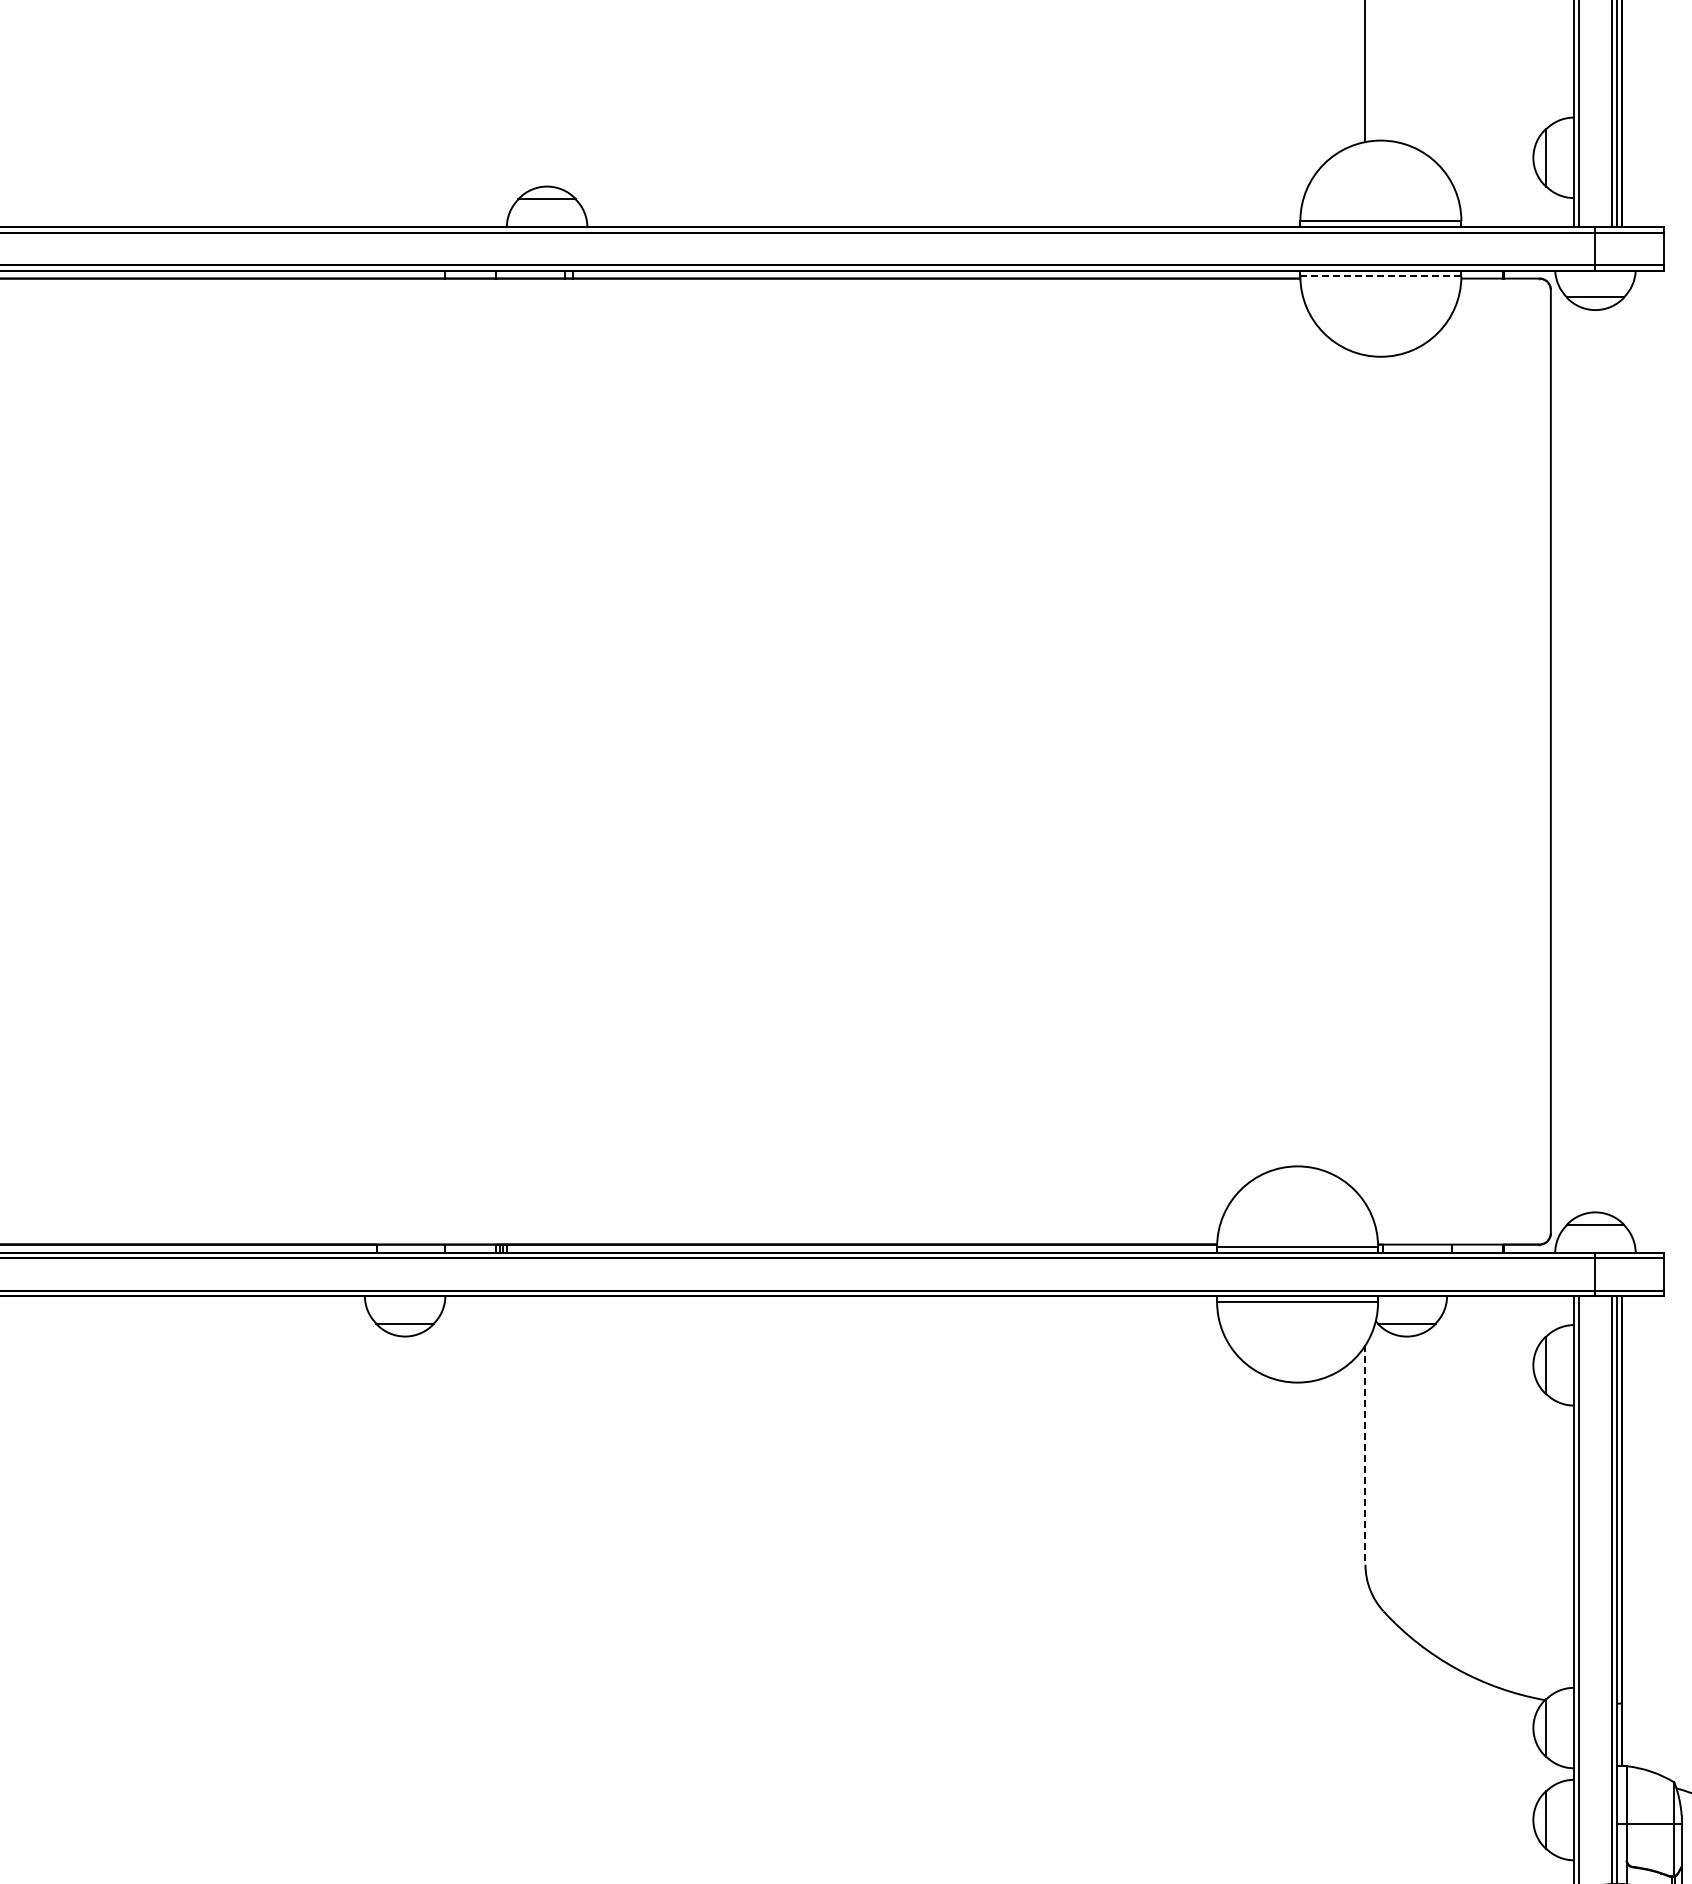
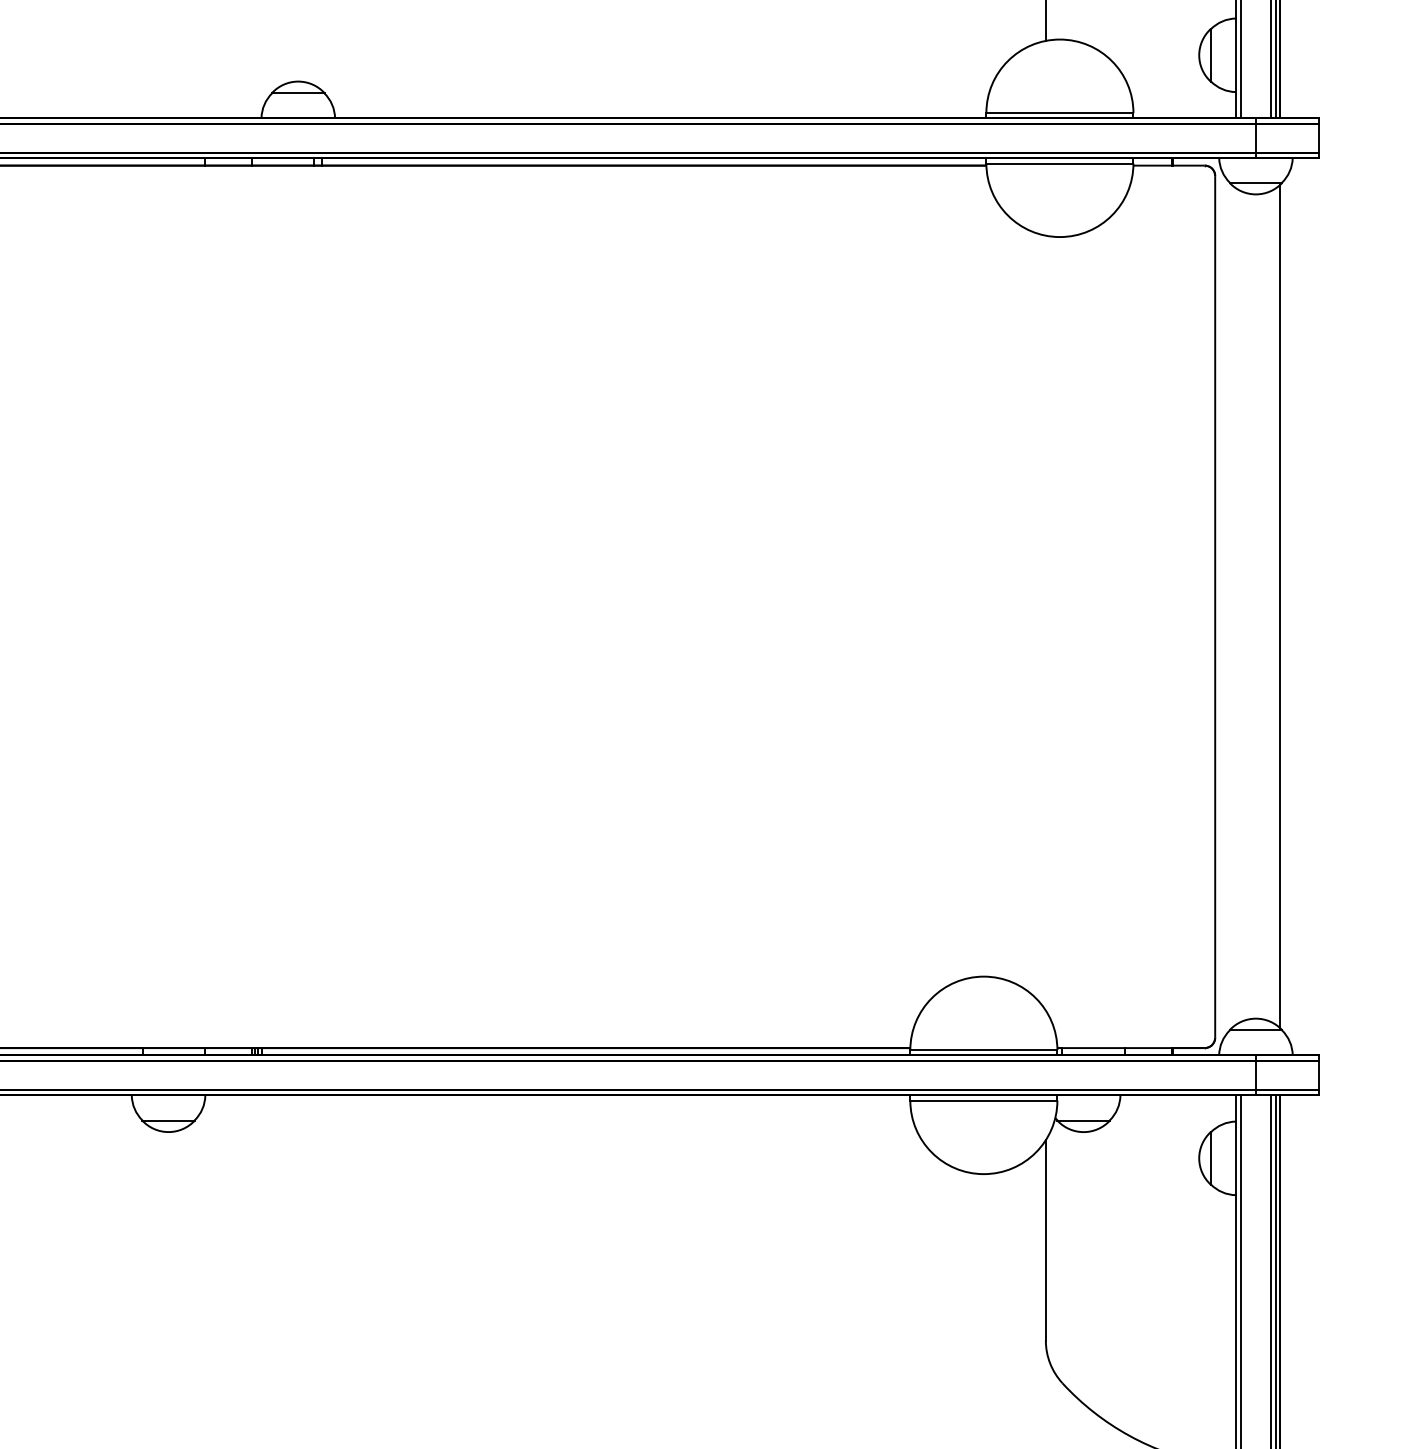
line: (1380, 276) -> (1059, 163), dashed -> solid
line: (1621, 760) -> (1279, 605), added
line: (1365, 1455) -> (1045, 1240), dashed -> solid

